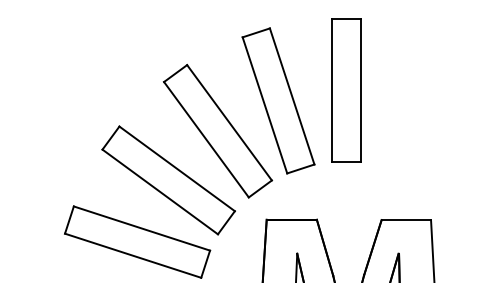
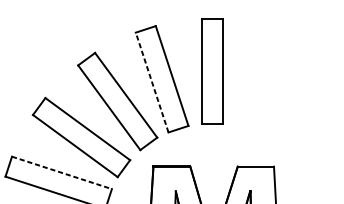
line: (264, 105) -> (151, 82), solid -> dashed
line: (141, 228) -> (61, 172), solid -> dashed

